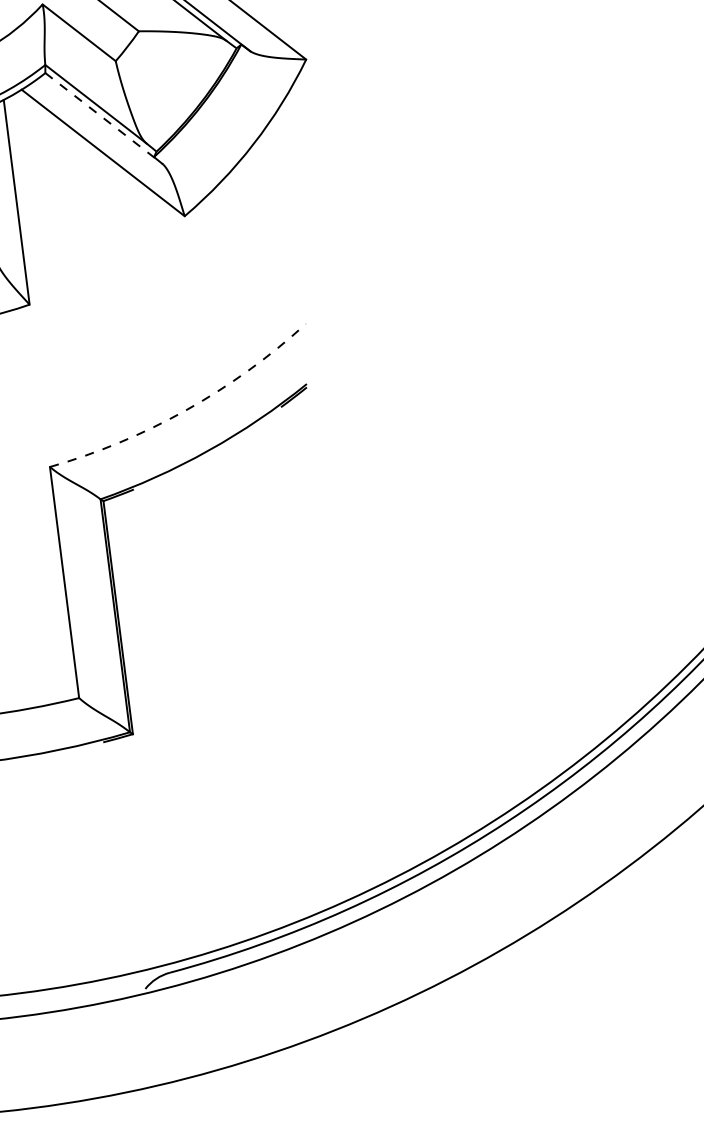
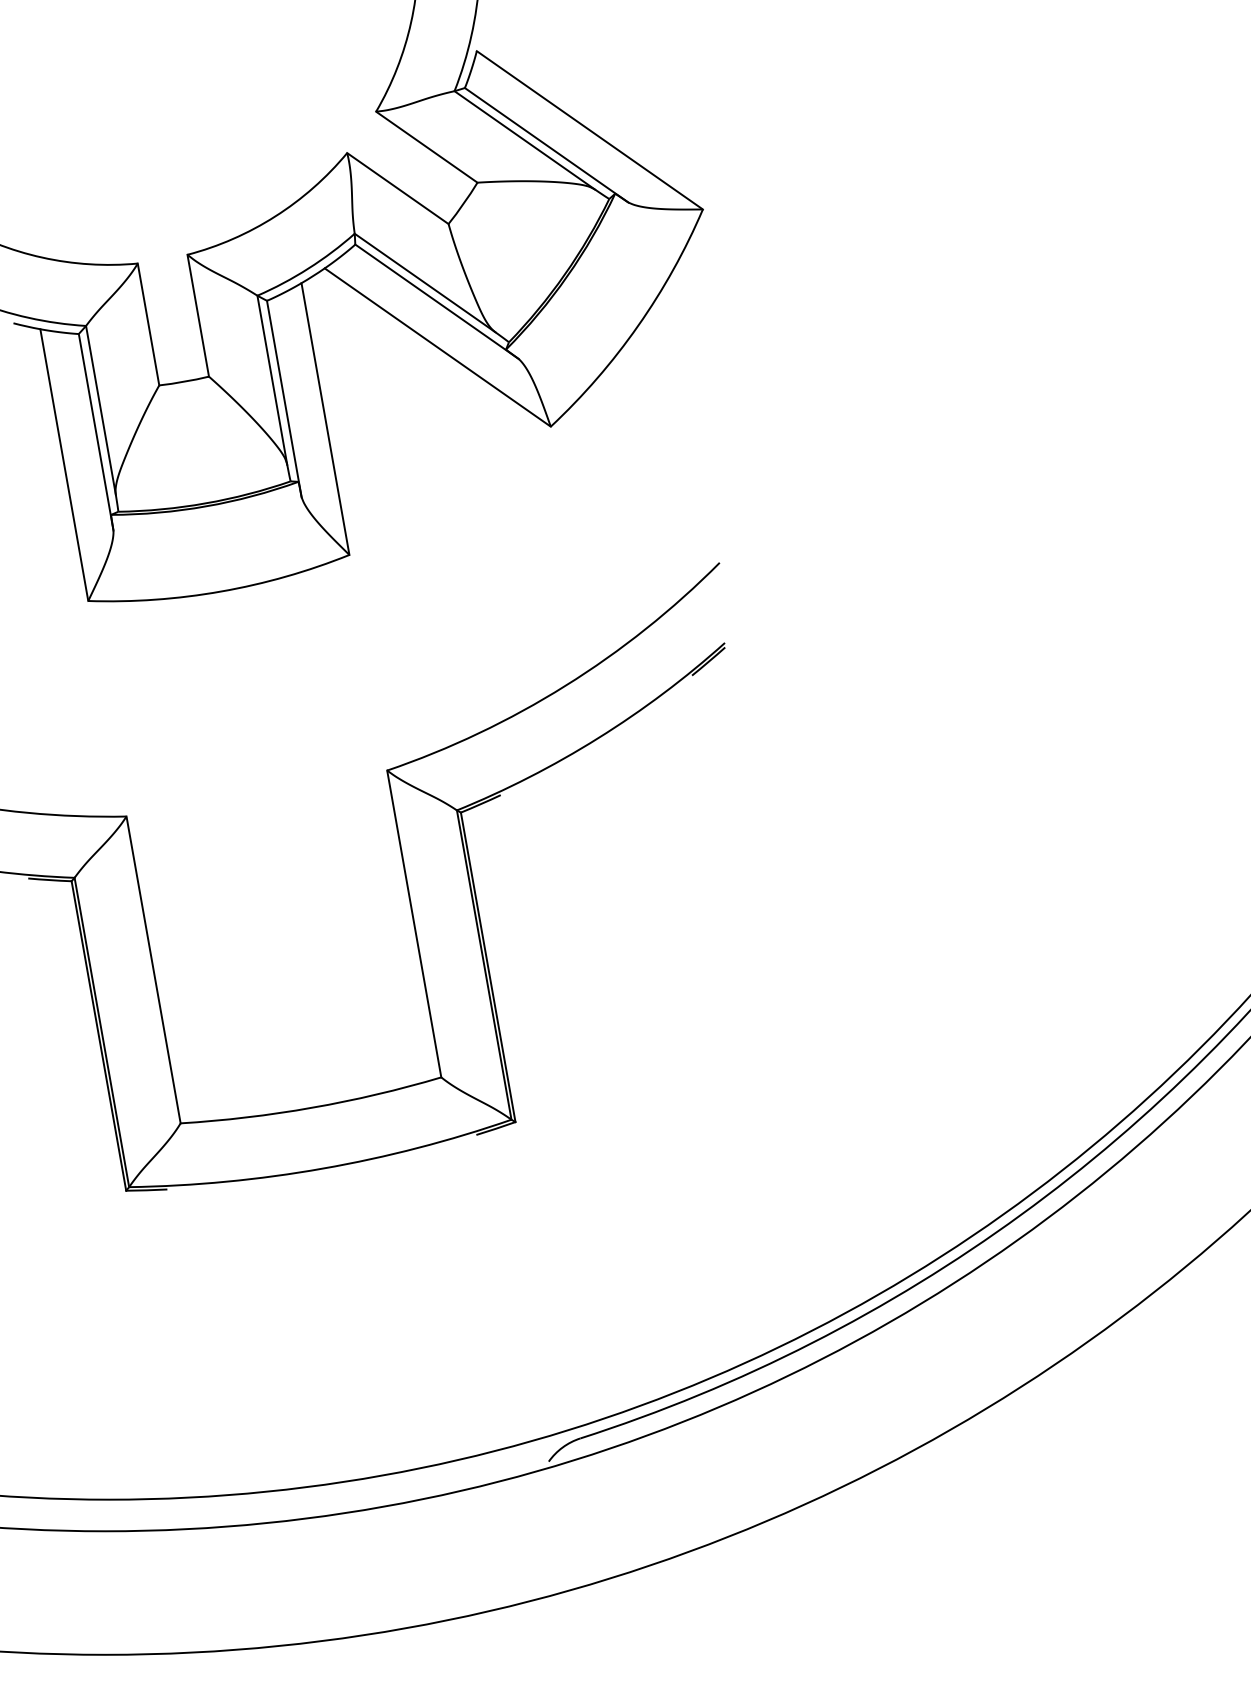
line: (104, 118) -> (437, 301), dashed -> solid
arc: (186, 409) -> (565, 685), dashed -> solid

